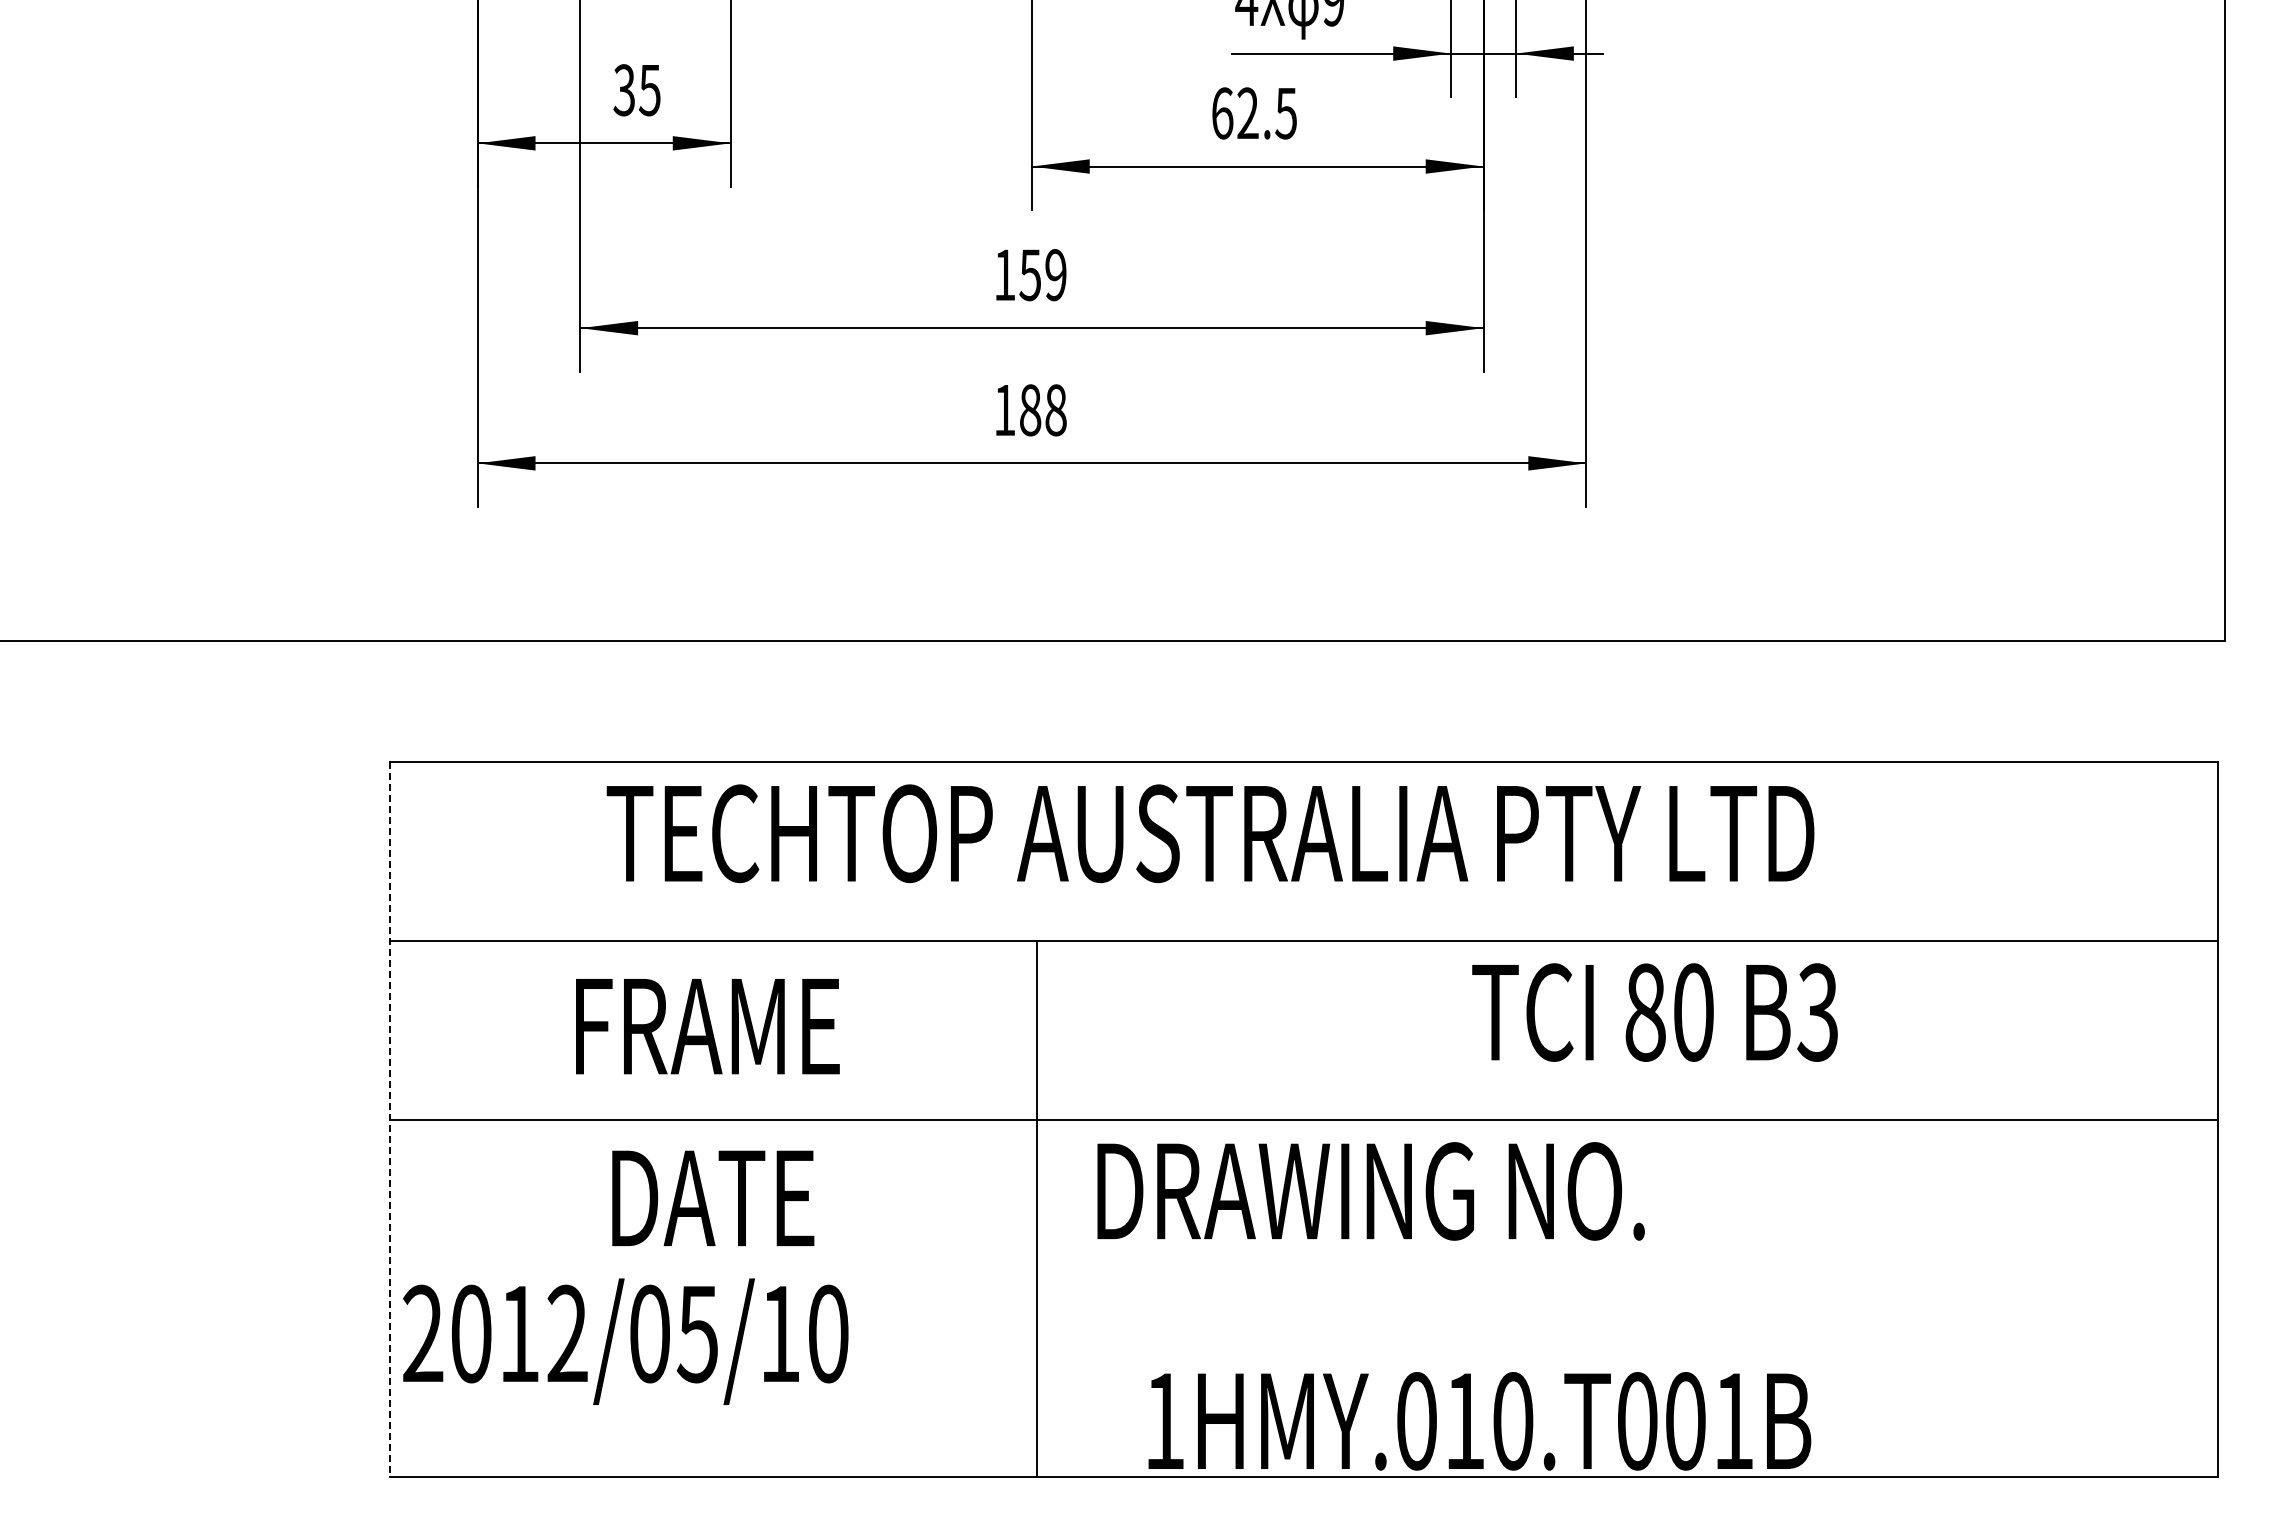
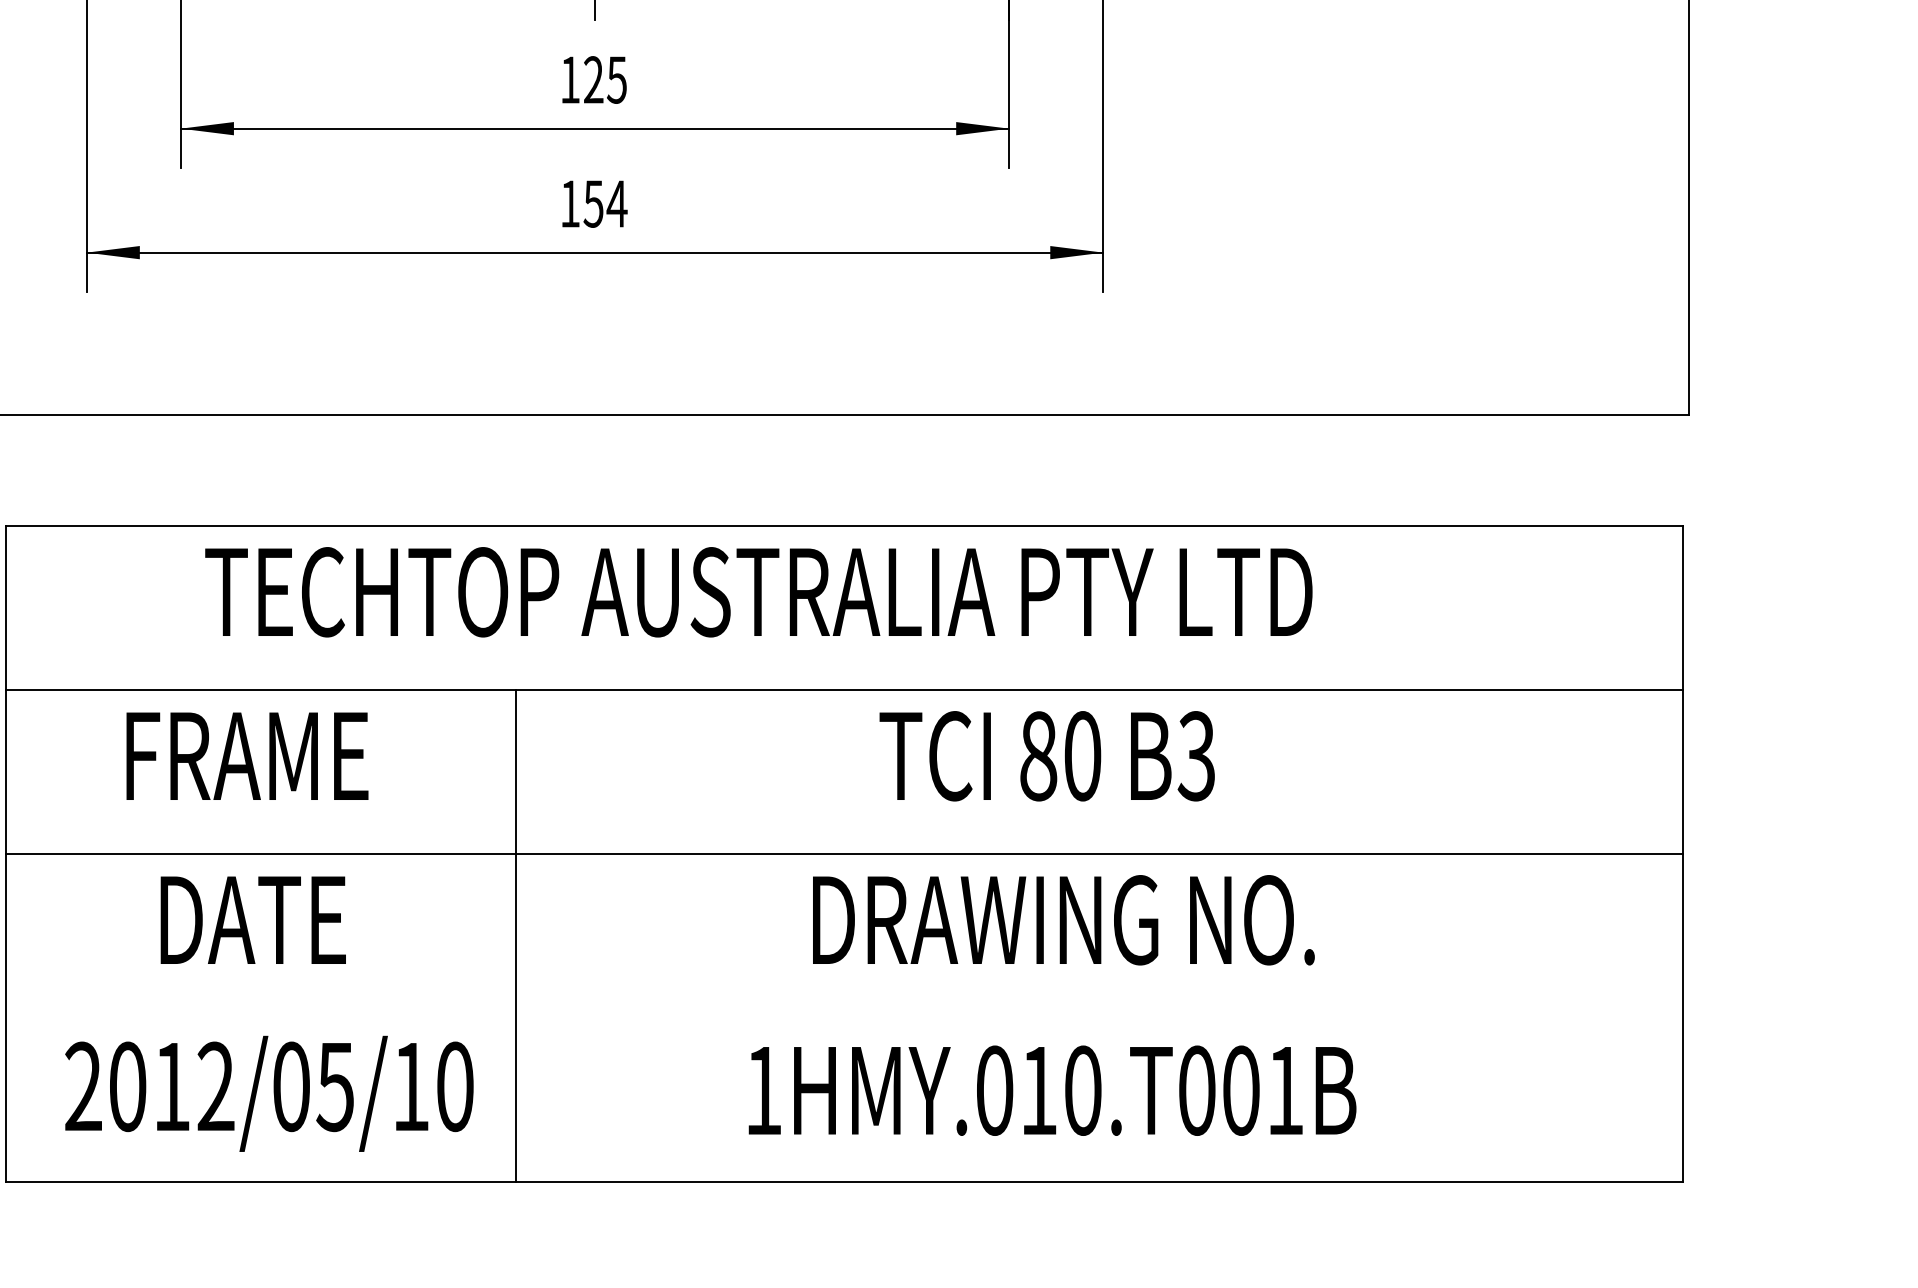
text: (1042, 275) -> (604, 80), 159 -> 125
text: (1043, 410) -> (605, 204), 188 -> 154
text: (1654, 1012) -> (1046, 756), moved
text: (707, 1026) -> (247, 756), moved
line: (389, 1119) -> (5, 854), dashed -> solid
text: (1370, 1191) -> (1063, 920), moved
text: (713, 1198) -> (253, 920), moved
line: (1037, 1208) -> (516, 935), moved
text: (625, 1341) -> (269, 1093), moved
text: (1479, 1421) -> (1052, 1090), moved

